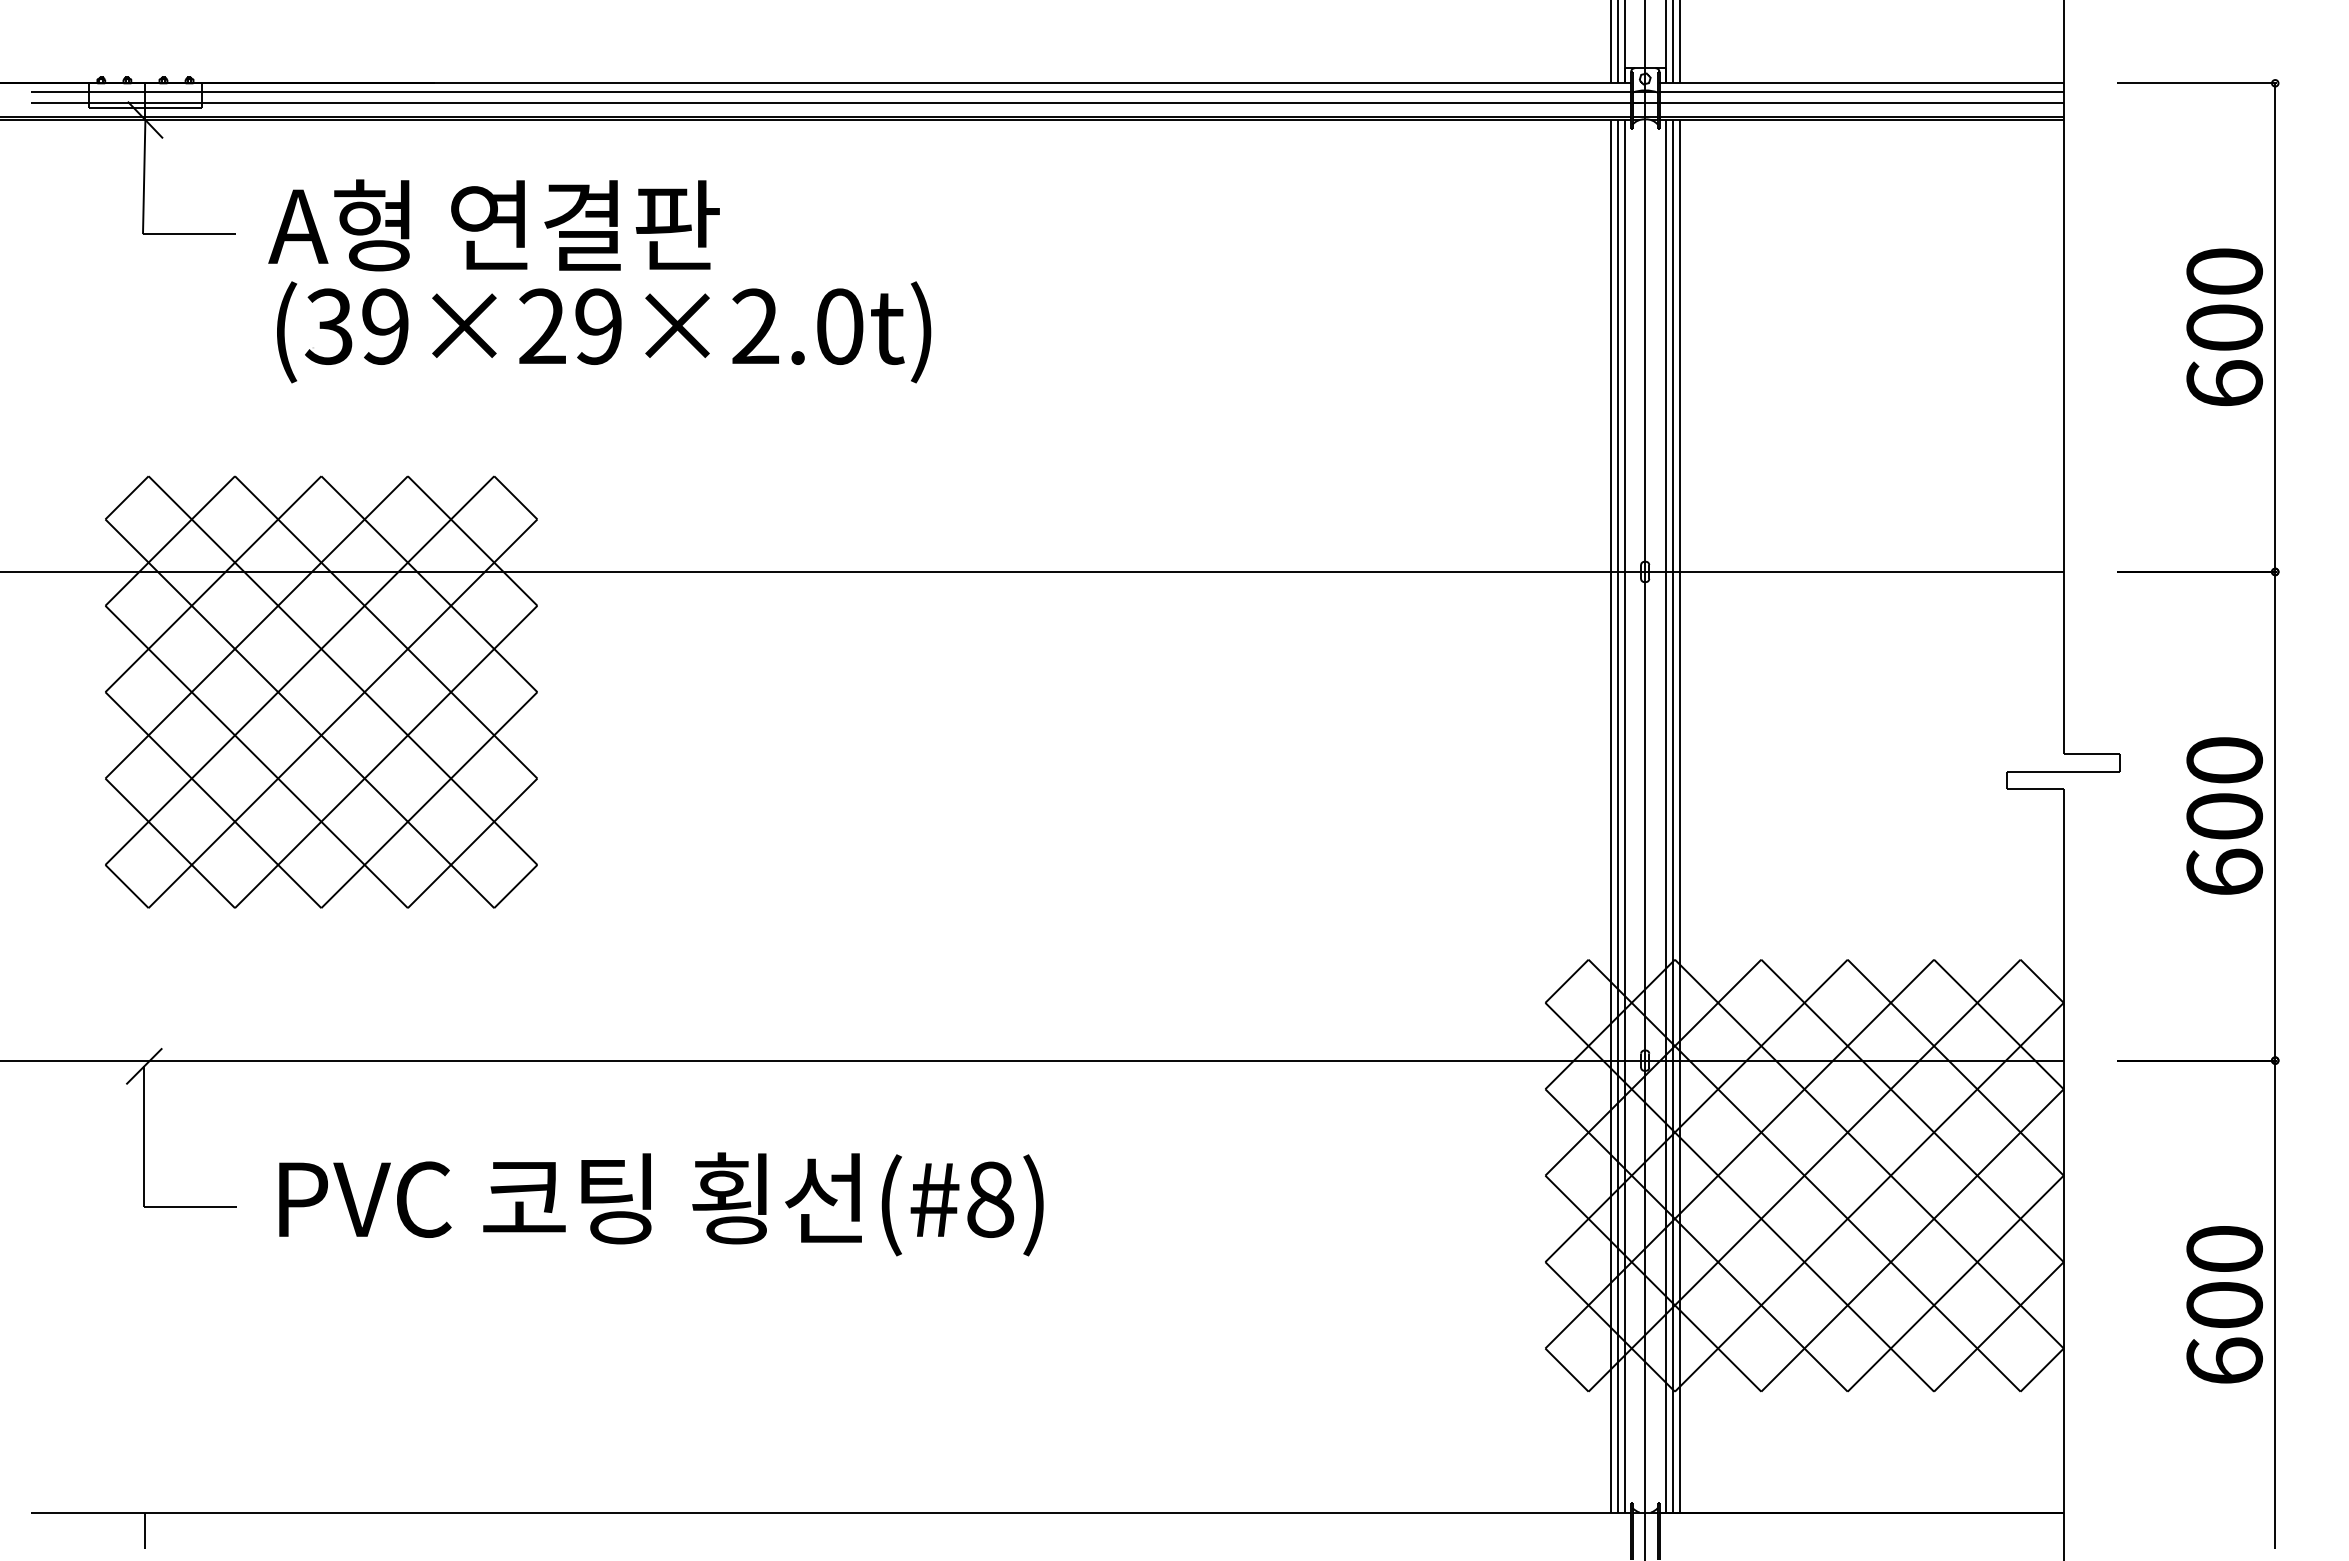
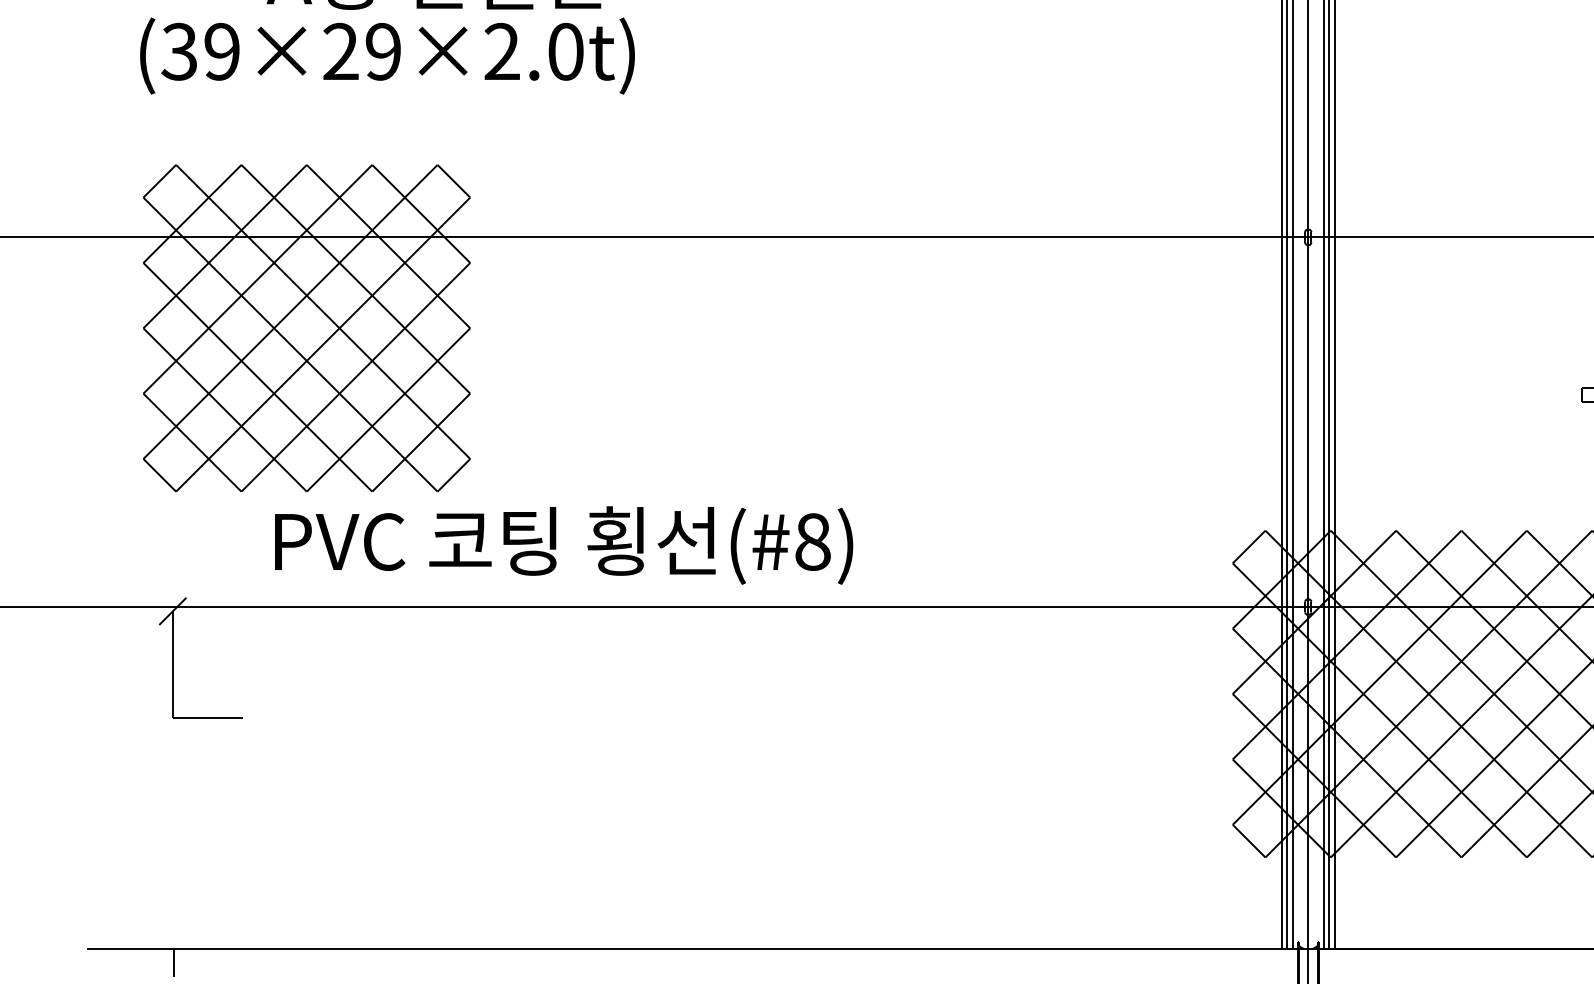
text: (604, 332) -> (387, 56), moved
text: (661, 1204) -> (564, 545), moved

